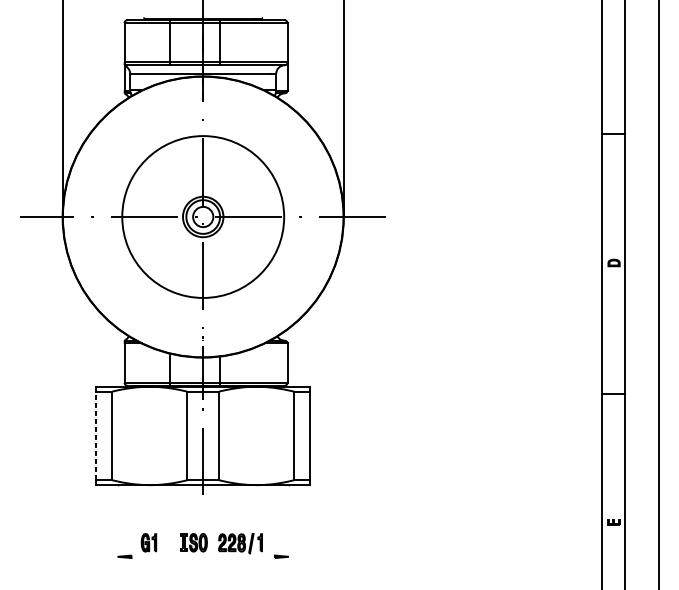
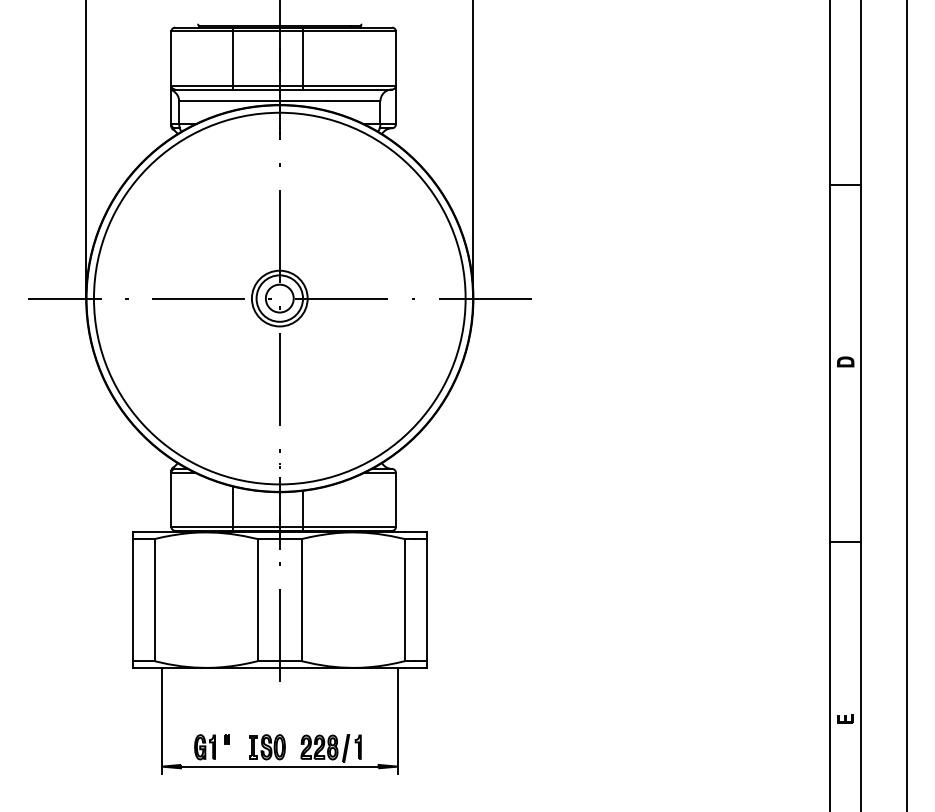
circle: (203, 216) -> (279, 298), size x1.67
line: (96, 435) -> (132, 599), dashed -> solid
line: (117, 523) -> (161, 720), added
line: (288, 523) -> (397, 720), added
part: (164, 537) -> (226, 739), added
line: (203, 556) -> (279, 766), added

